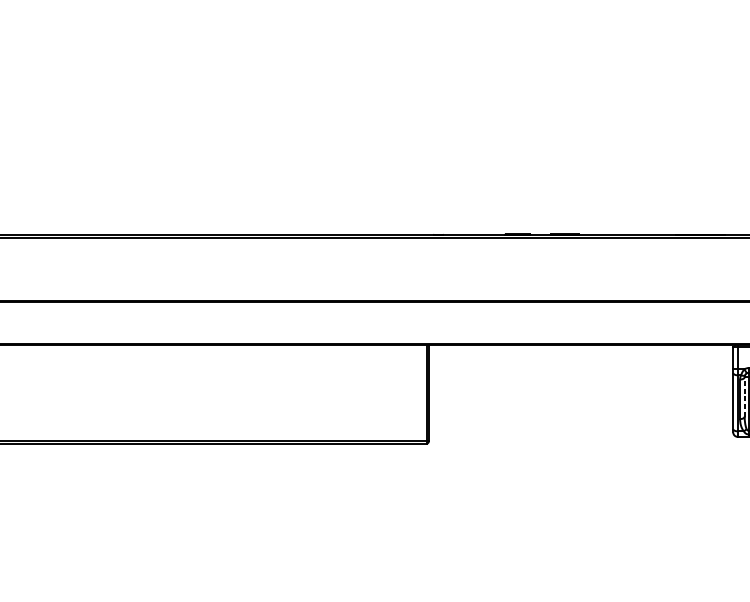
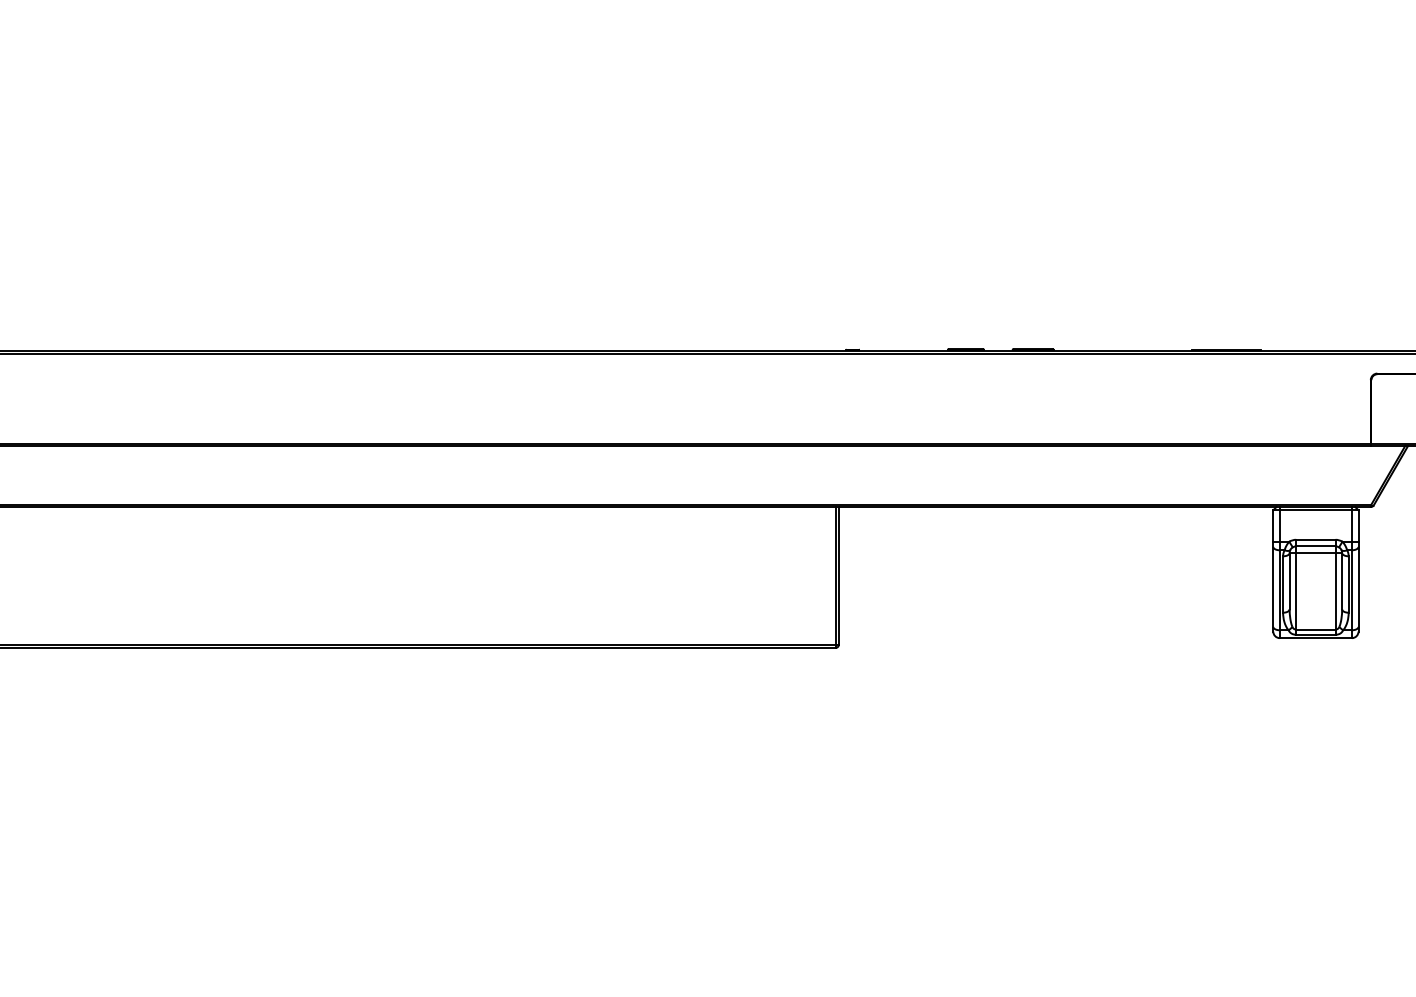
line: (744, 396) -> (1289, 580), dashed -> solid

